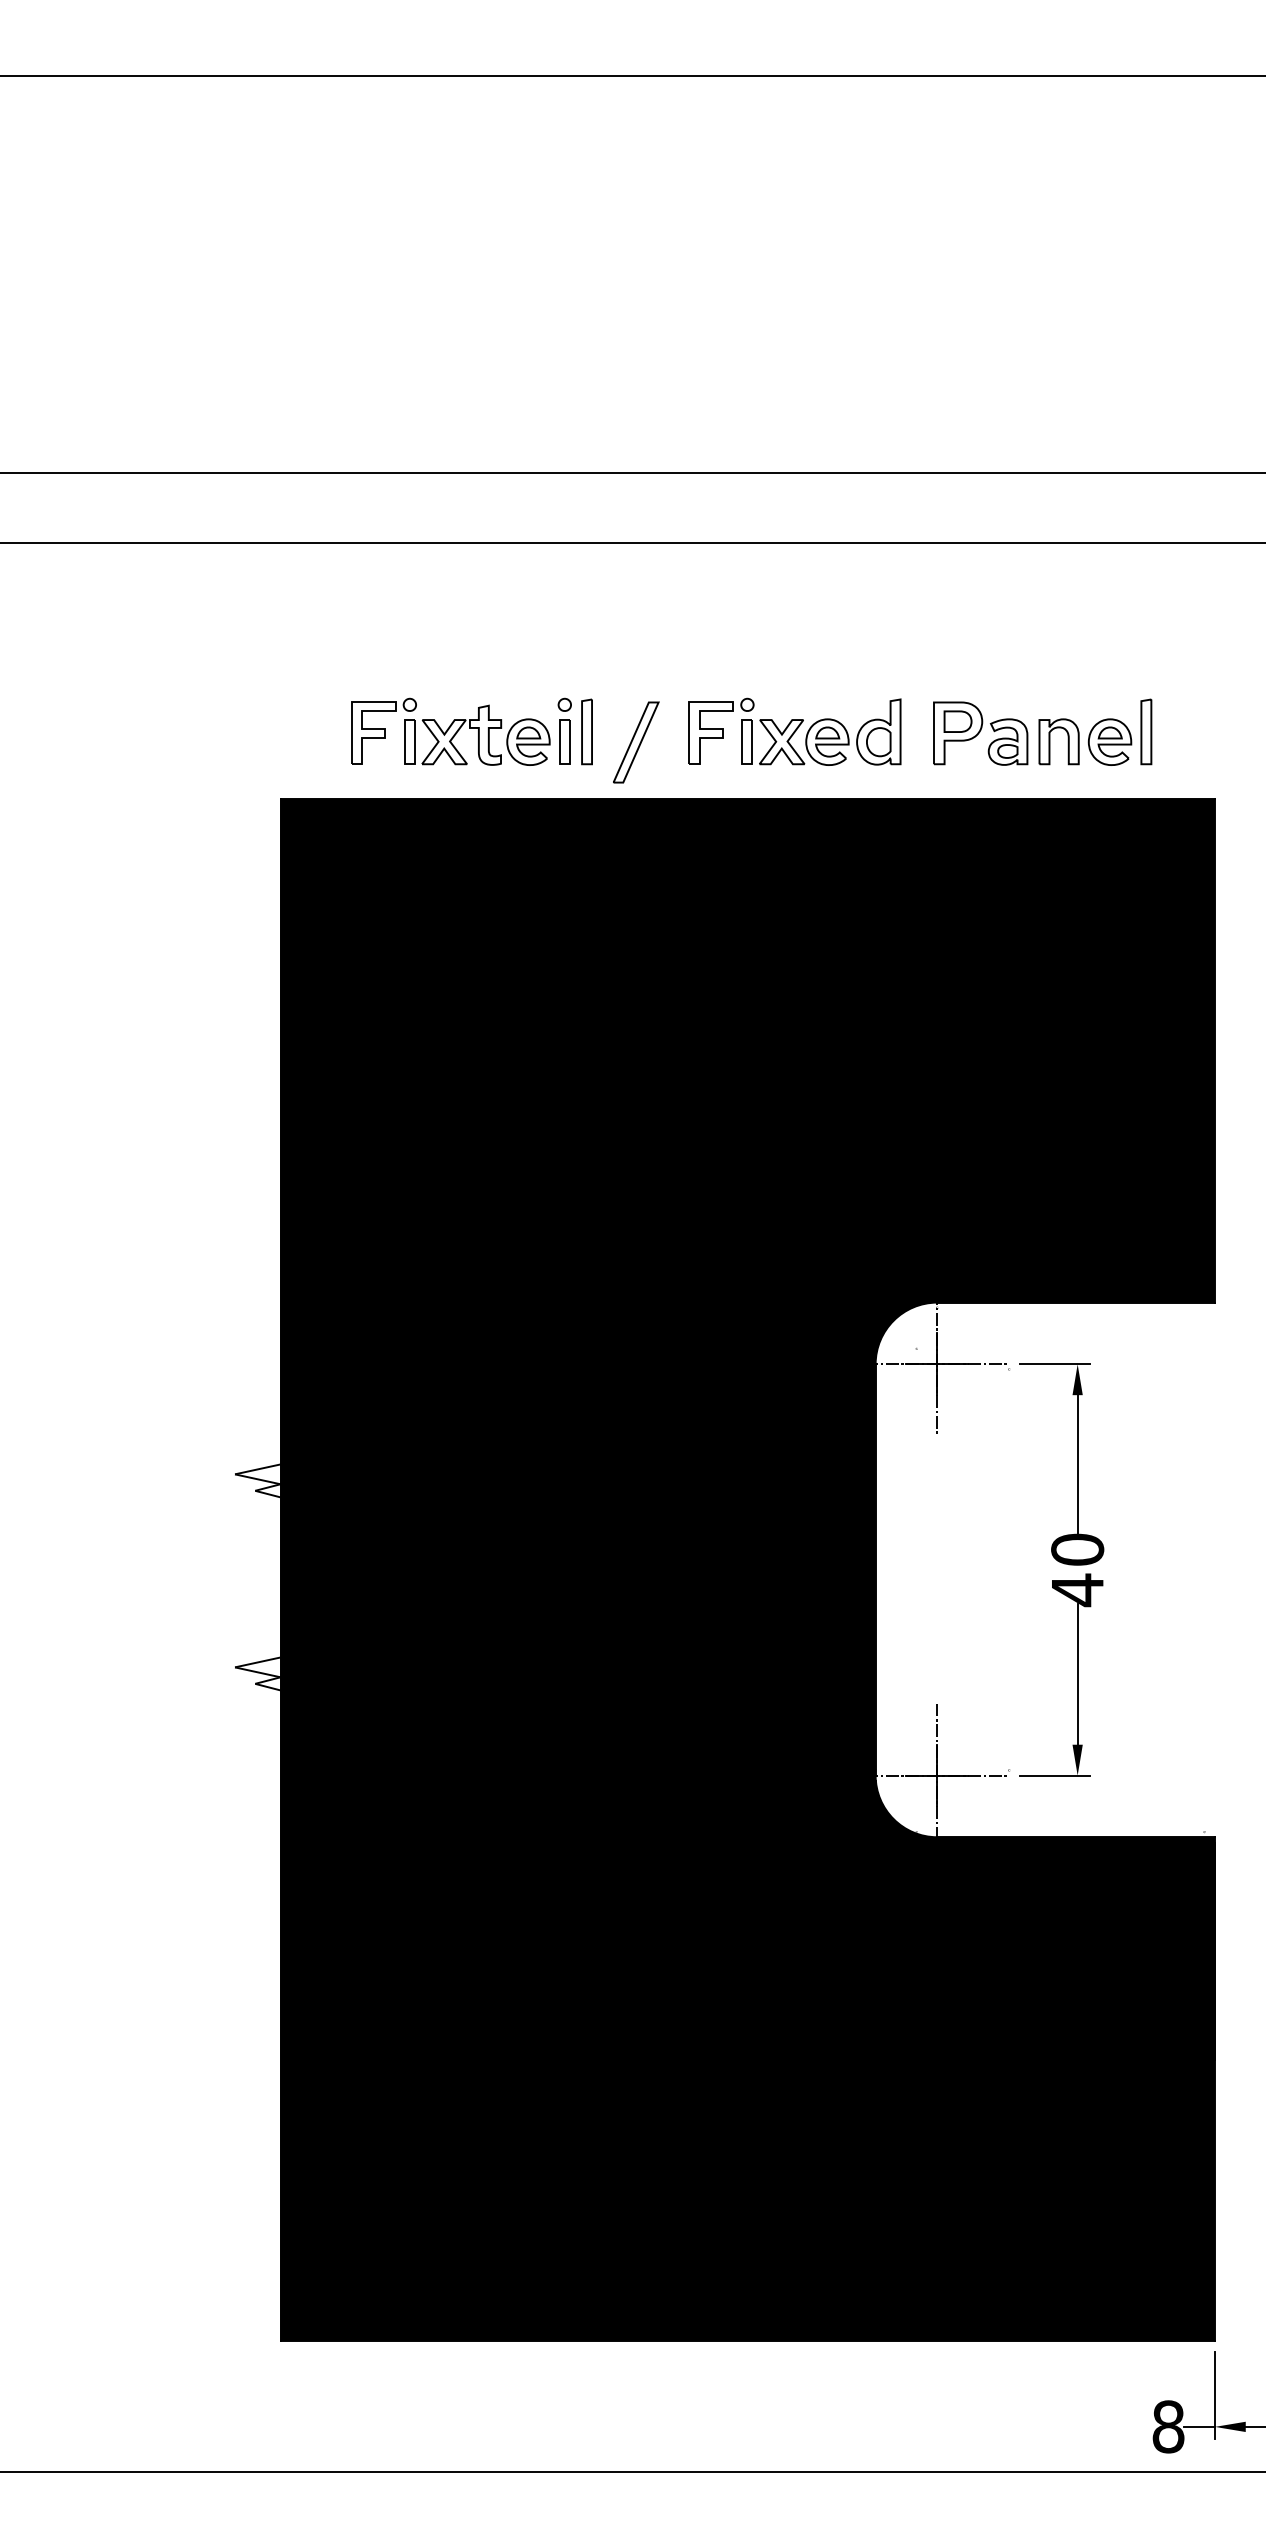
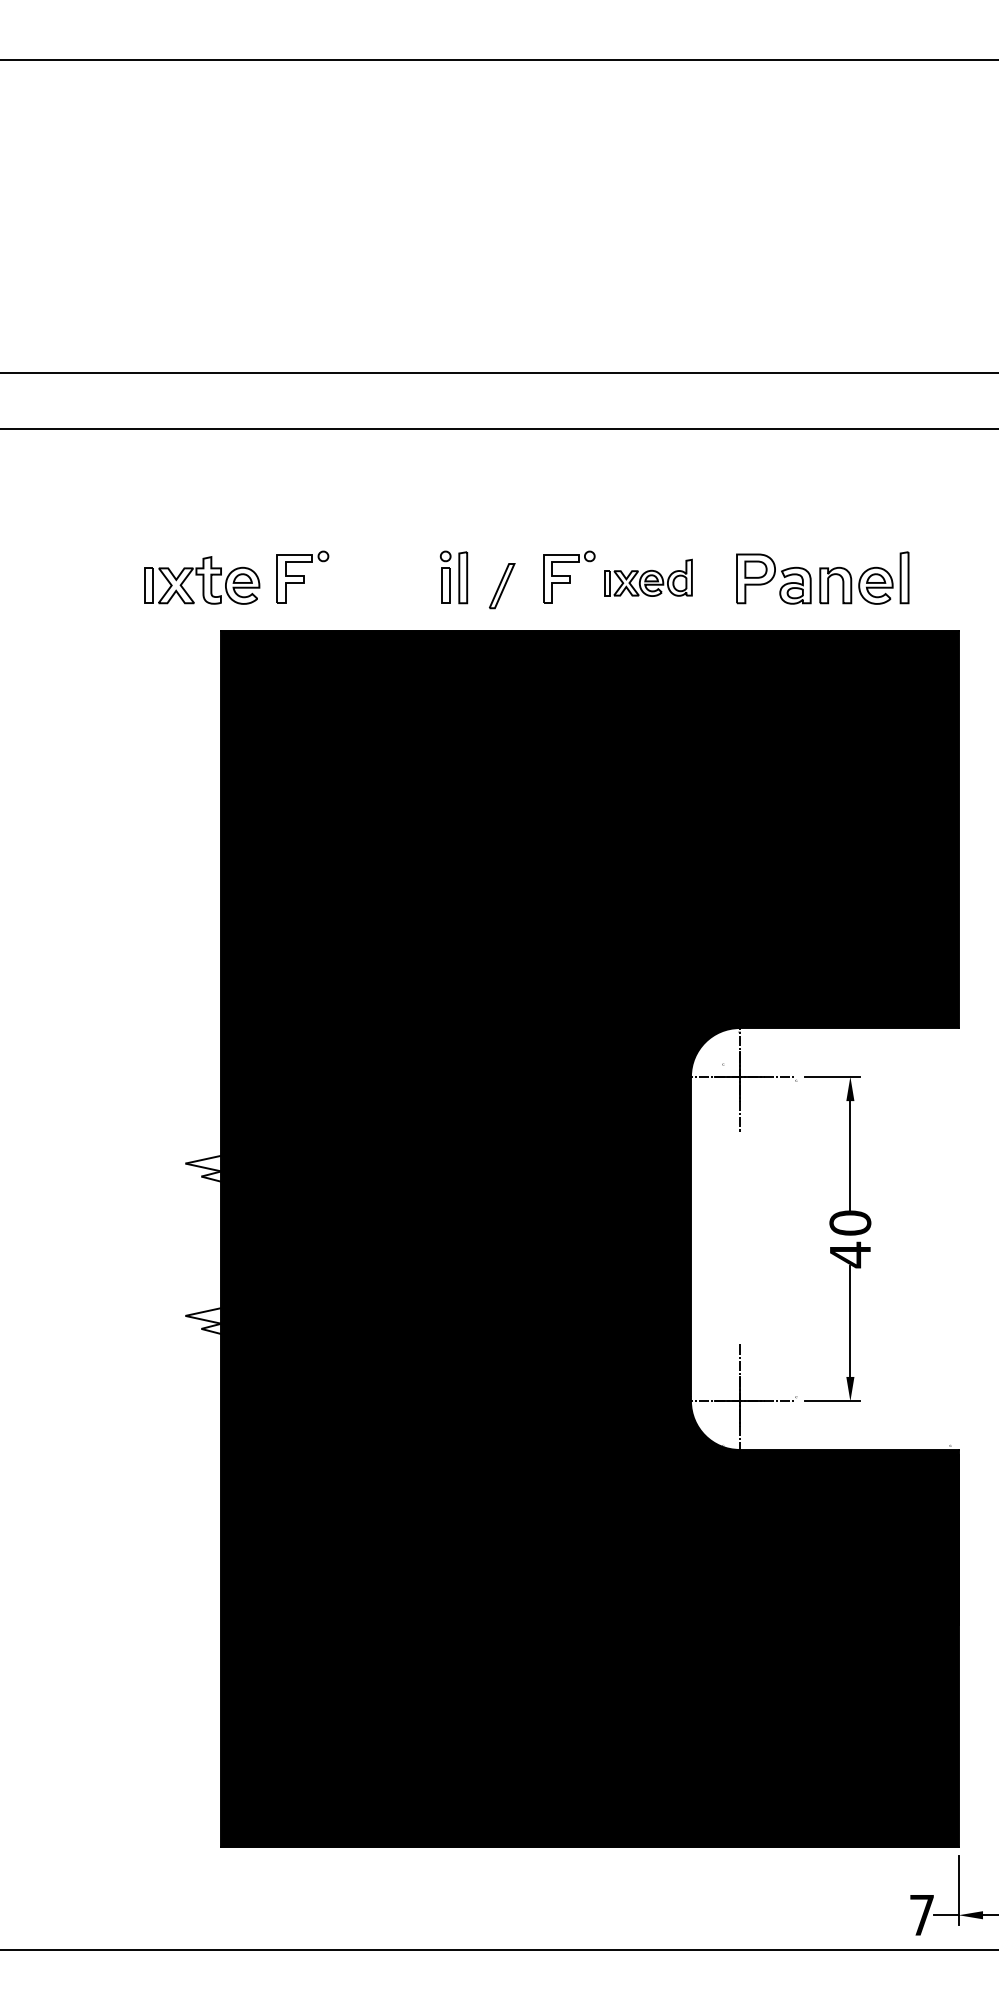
part: (821, 731) -> (648, 577), size x0.7
part: (477, 734) -> (202, 579), moved
part: (636, 742) -> (502, 586), size x0.7
text: (1168, 2426) -> (922, 1914), 8 -> 7

